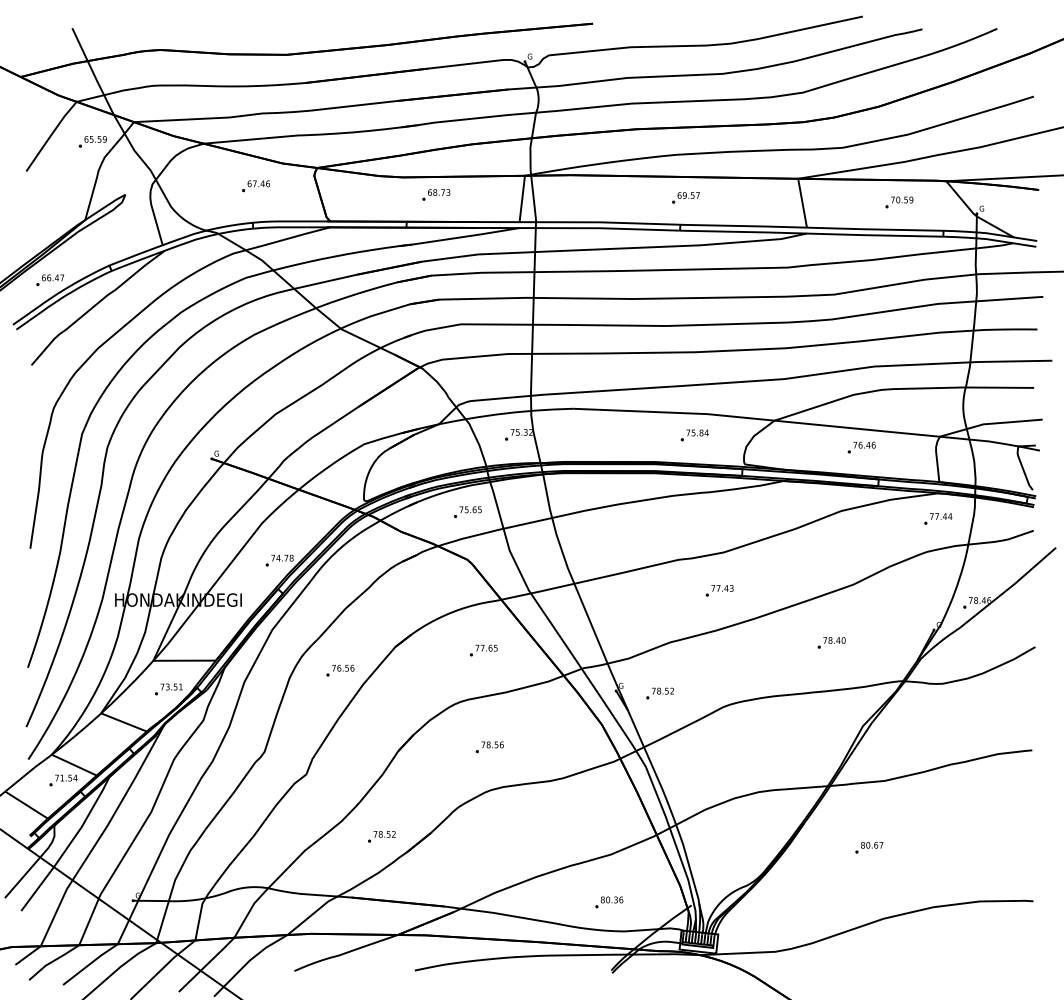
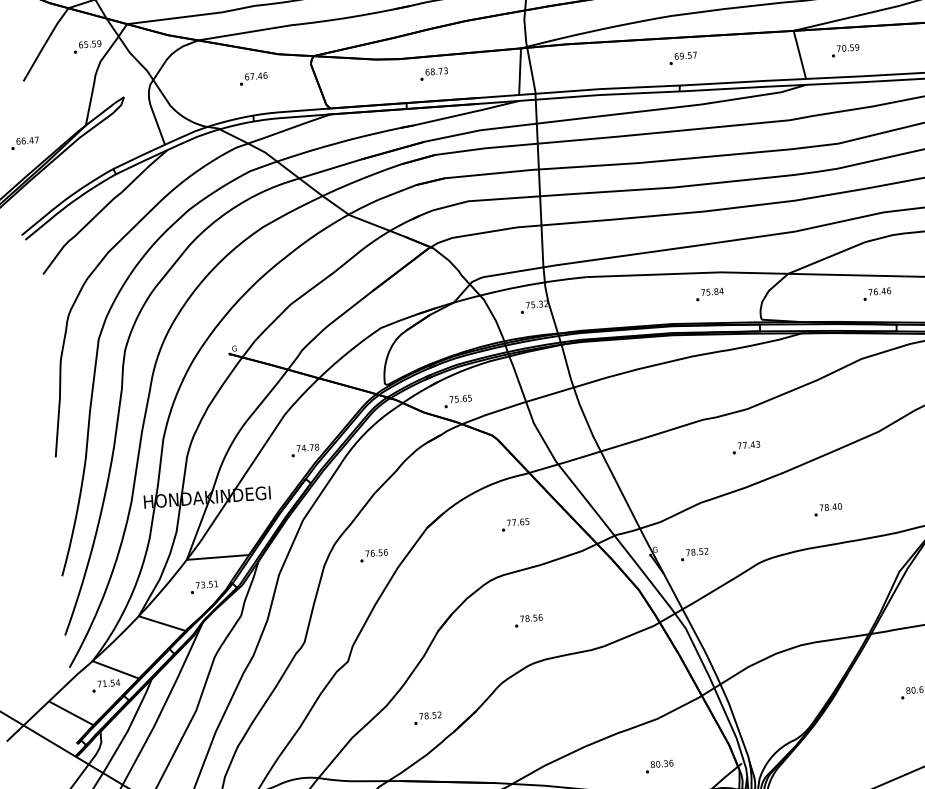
part: (899, 202) -> (845, 50), moved
part: (49, 280) -> (24, 143), moved
part: (467, 511) -> (457, 400), moved
part: (831, 642) -> (827, 509), moved

